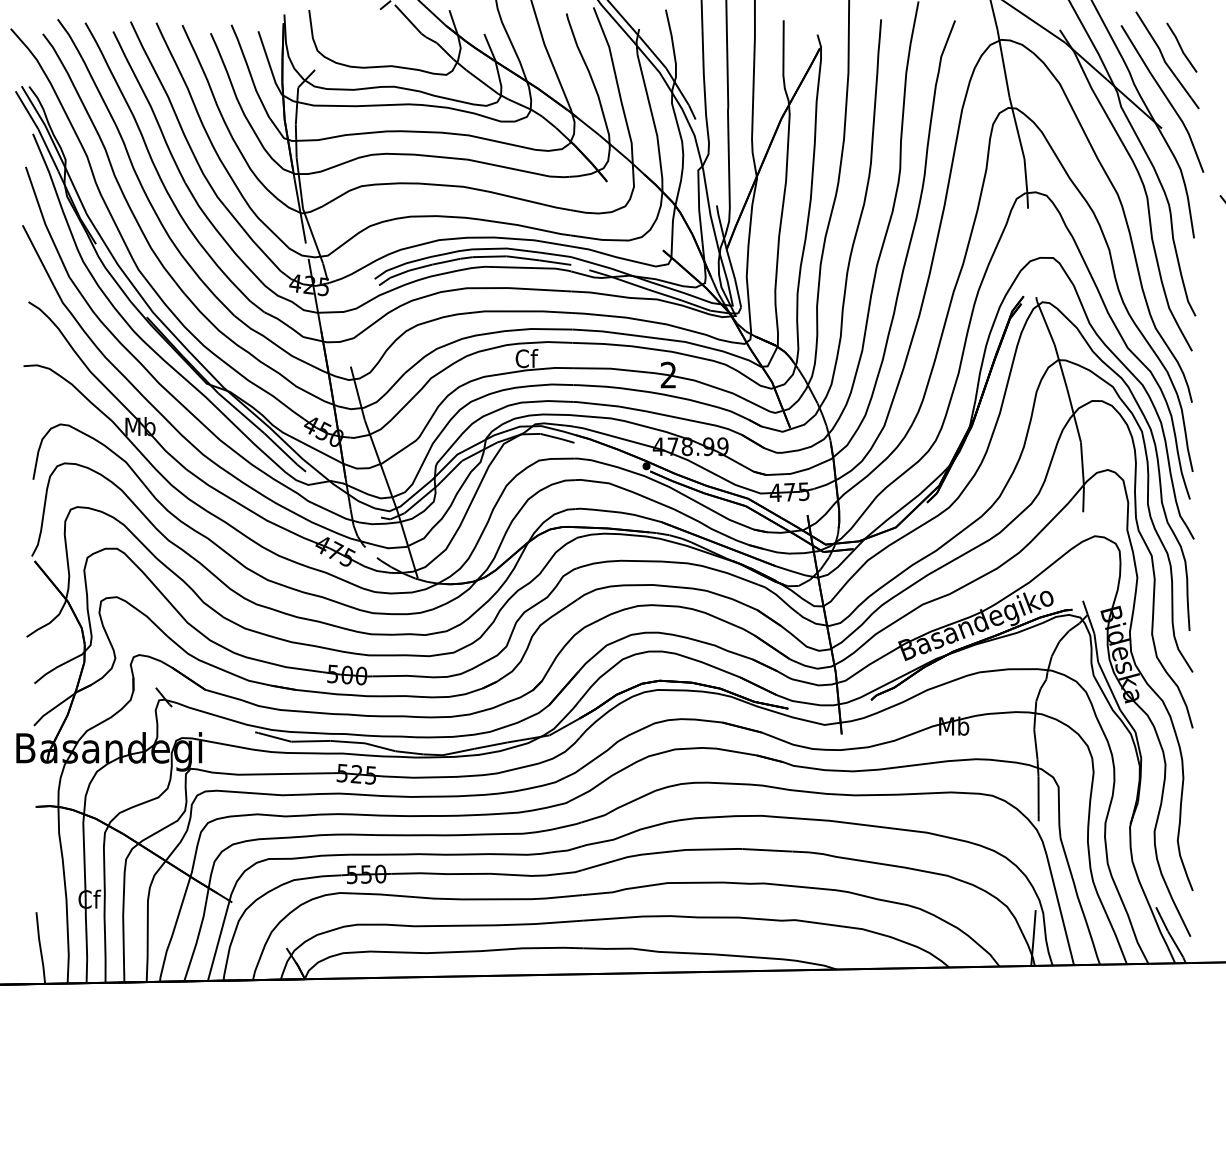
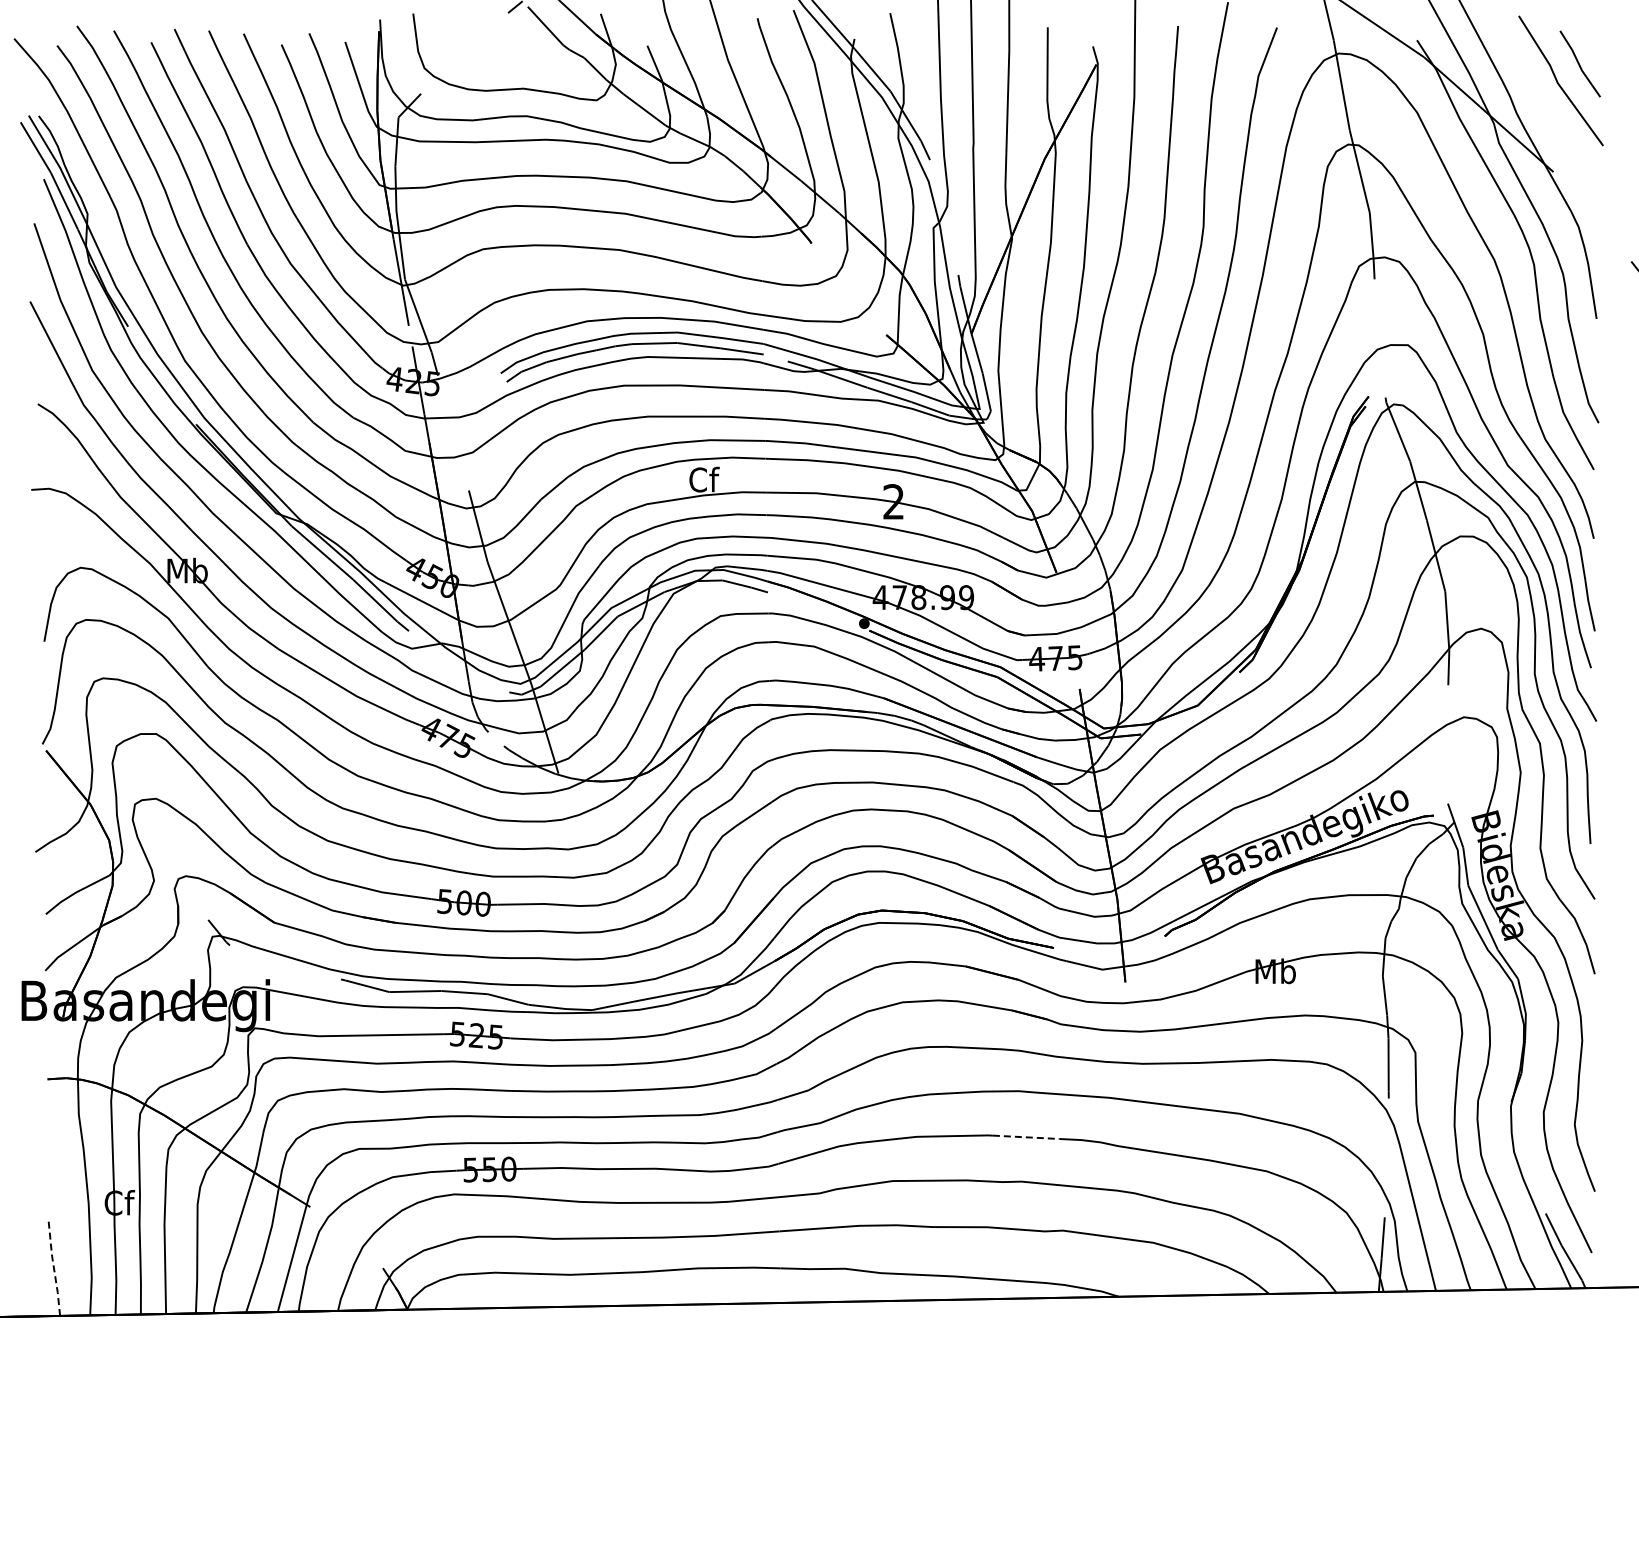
line: (1164, 96) -> (1557, 129), removed
line: (767, 850) -> (1026, 1137), solid -> dashed
line: (40, 947) -> (53, 1267), solid -> dashed

